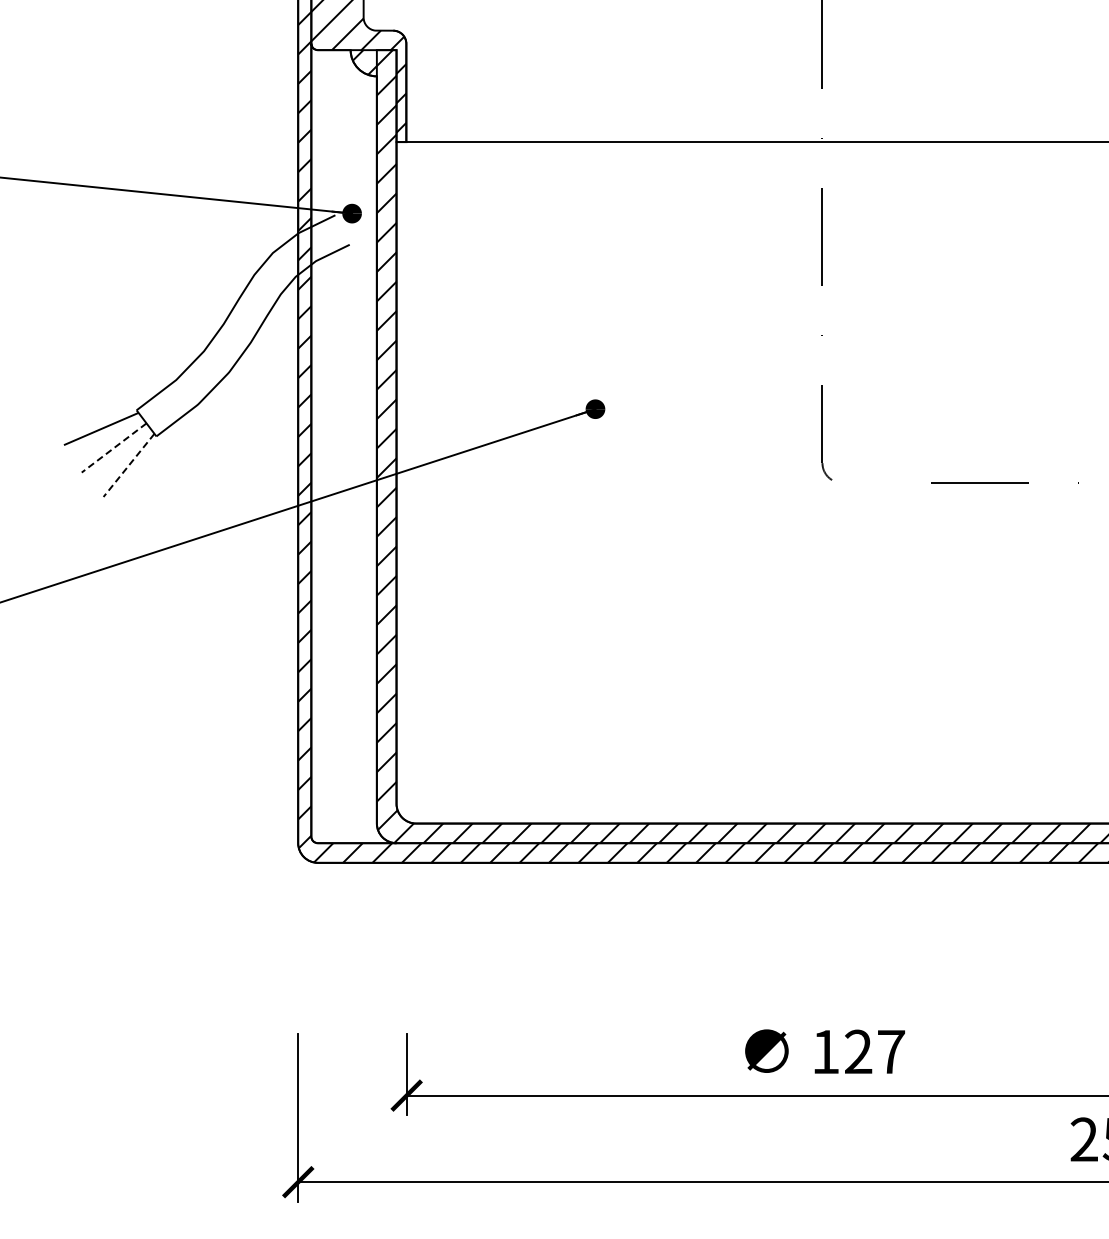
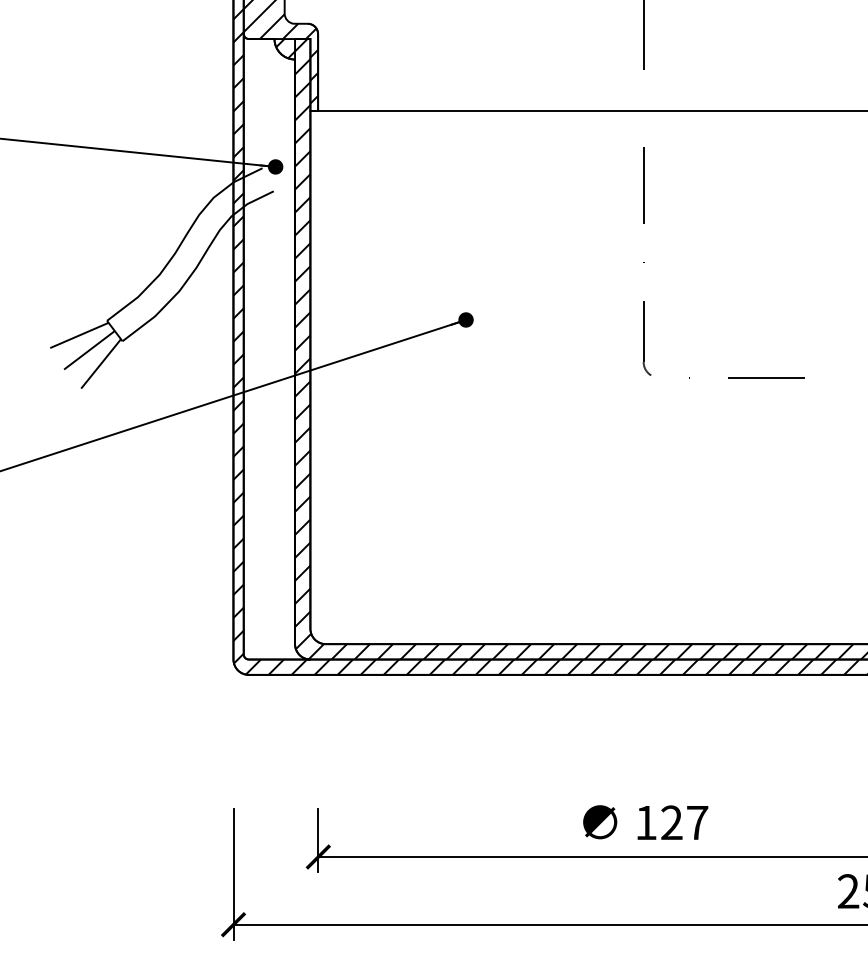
line: (114, 447) -> (89, 349), dashed -> solid
line: (129, 465) -> (101, 364), dashed -> solid

